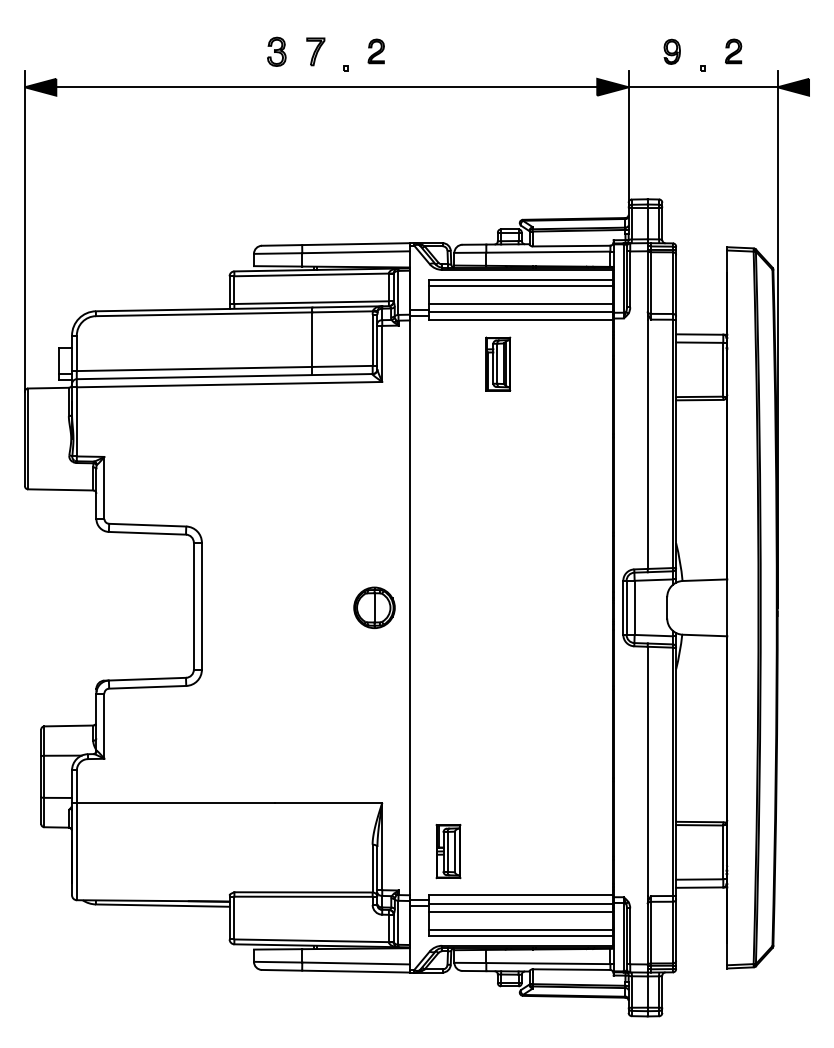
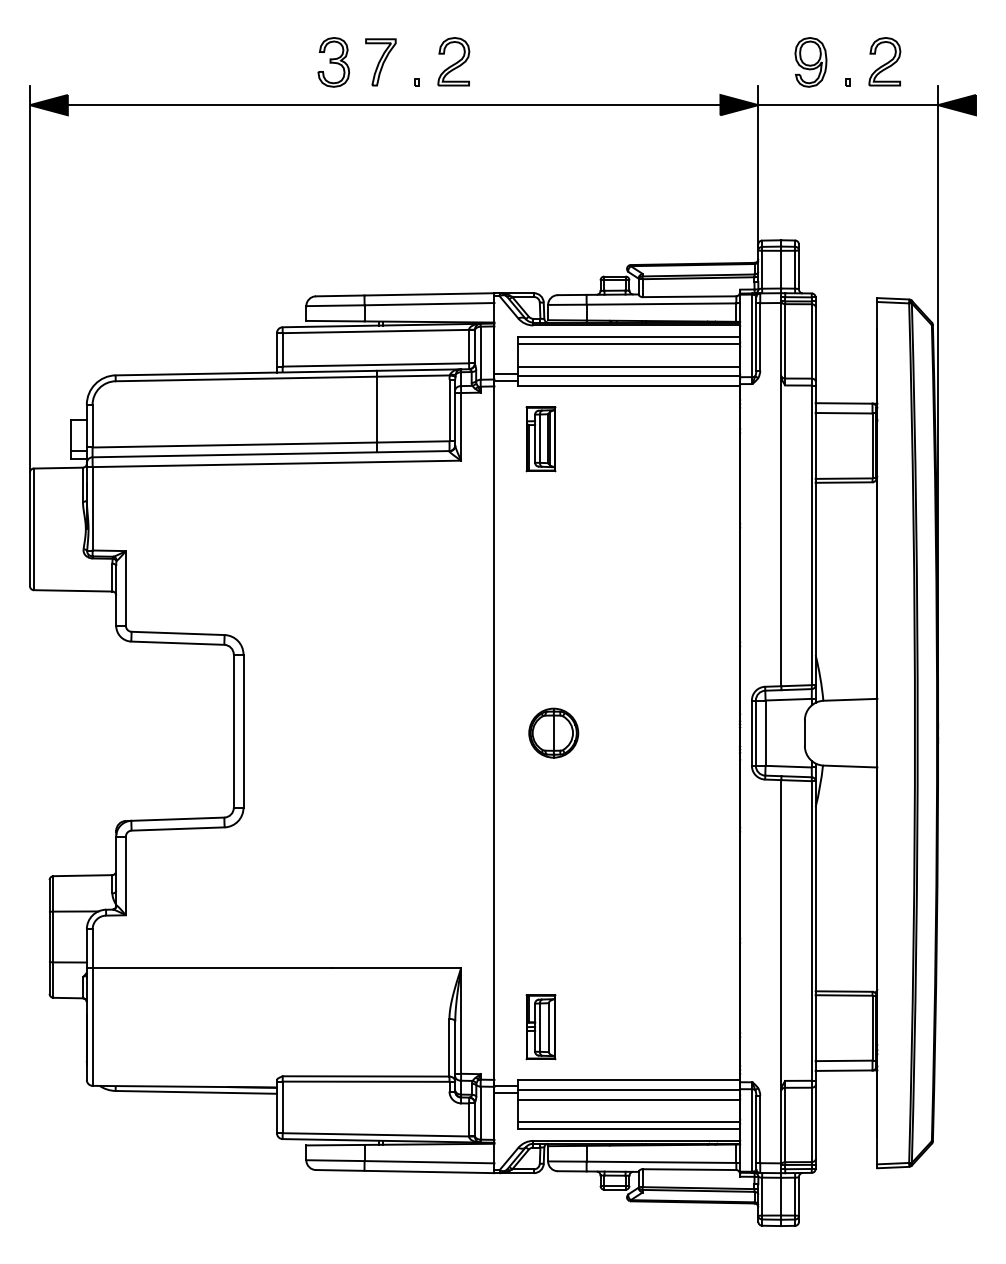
part: (276, 51) -> (333, 62), size x1.43
part: (315, 51) -> (380, 62), size x1.43
part: (375, 51) -> (453, 61), size x1.67
part: (671, 51) -> (810, 62), size x1.67
part: (733, 51) -> (884, 61), size x1.67
part: (497, 364) -> (540, 439), moved
part: (374, 607) -> (553, 732), moved

